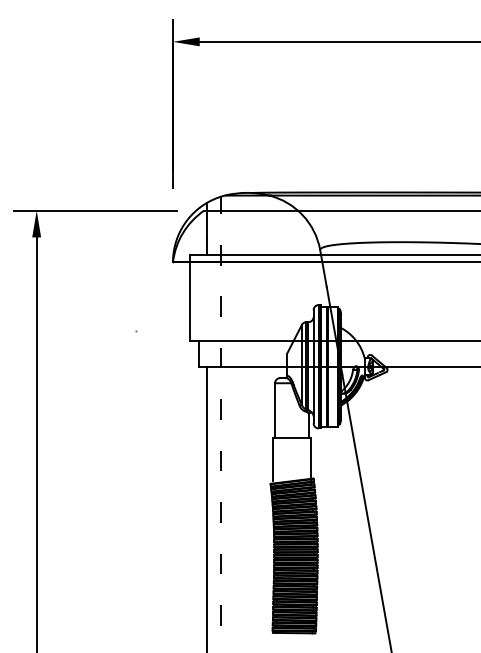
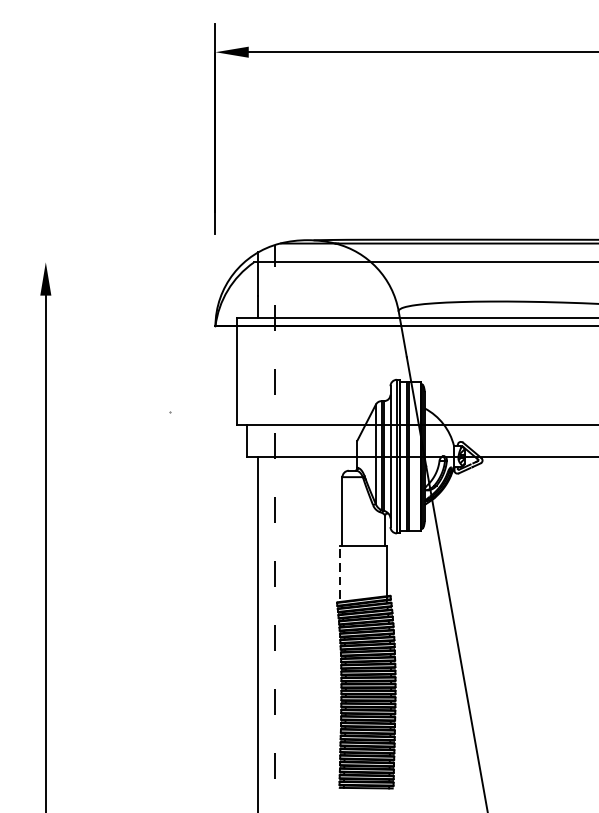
line: (95, 210) -> (119, 262), removed
line: (273, 459) -> (340, 572), solid -> dashed

